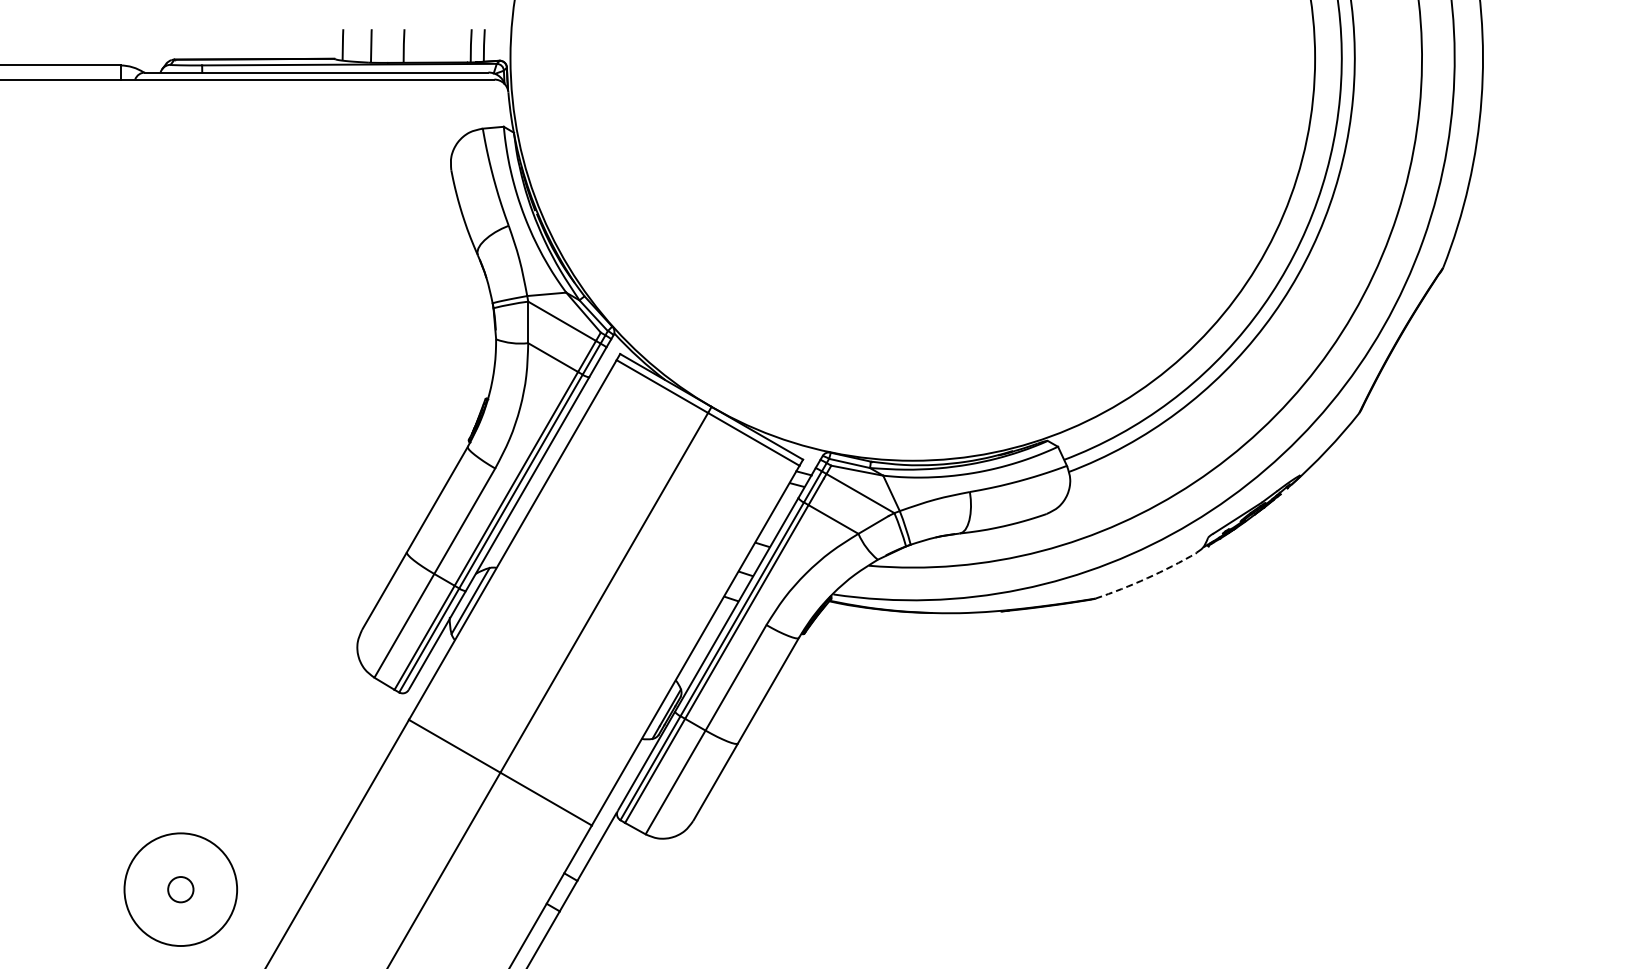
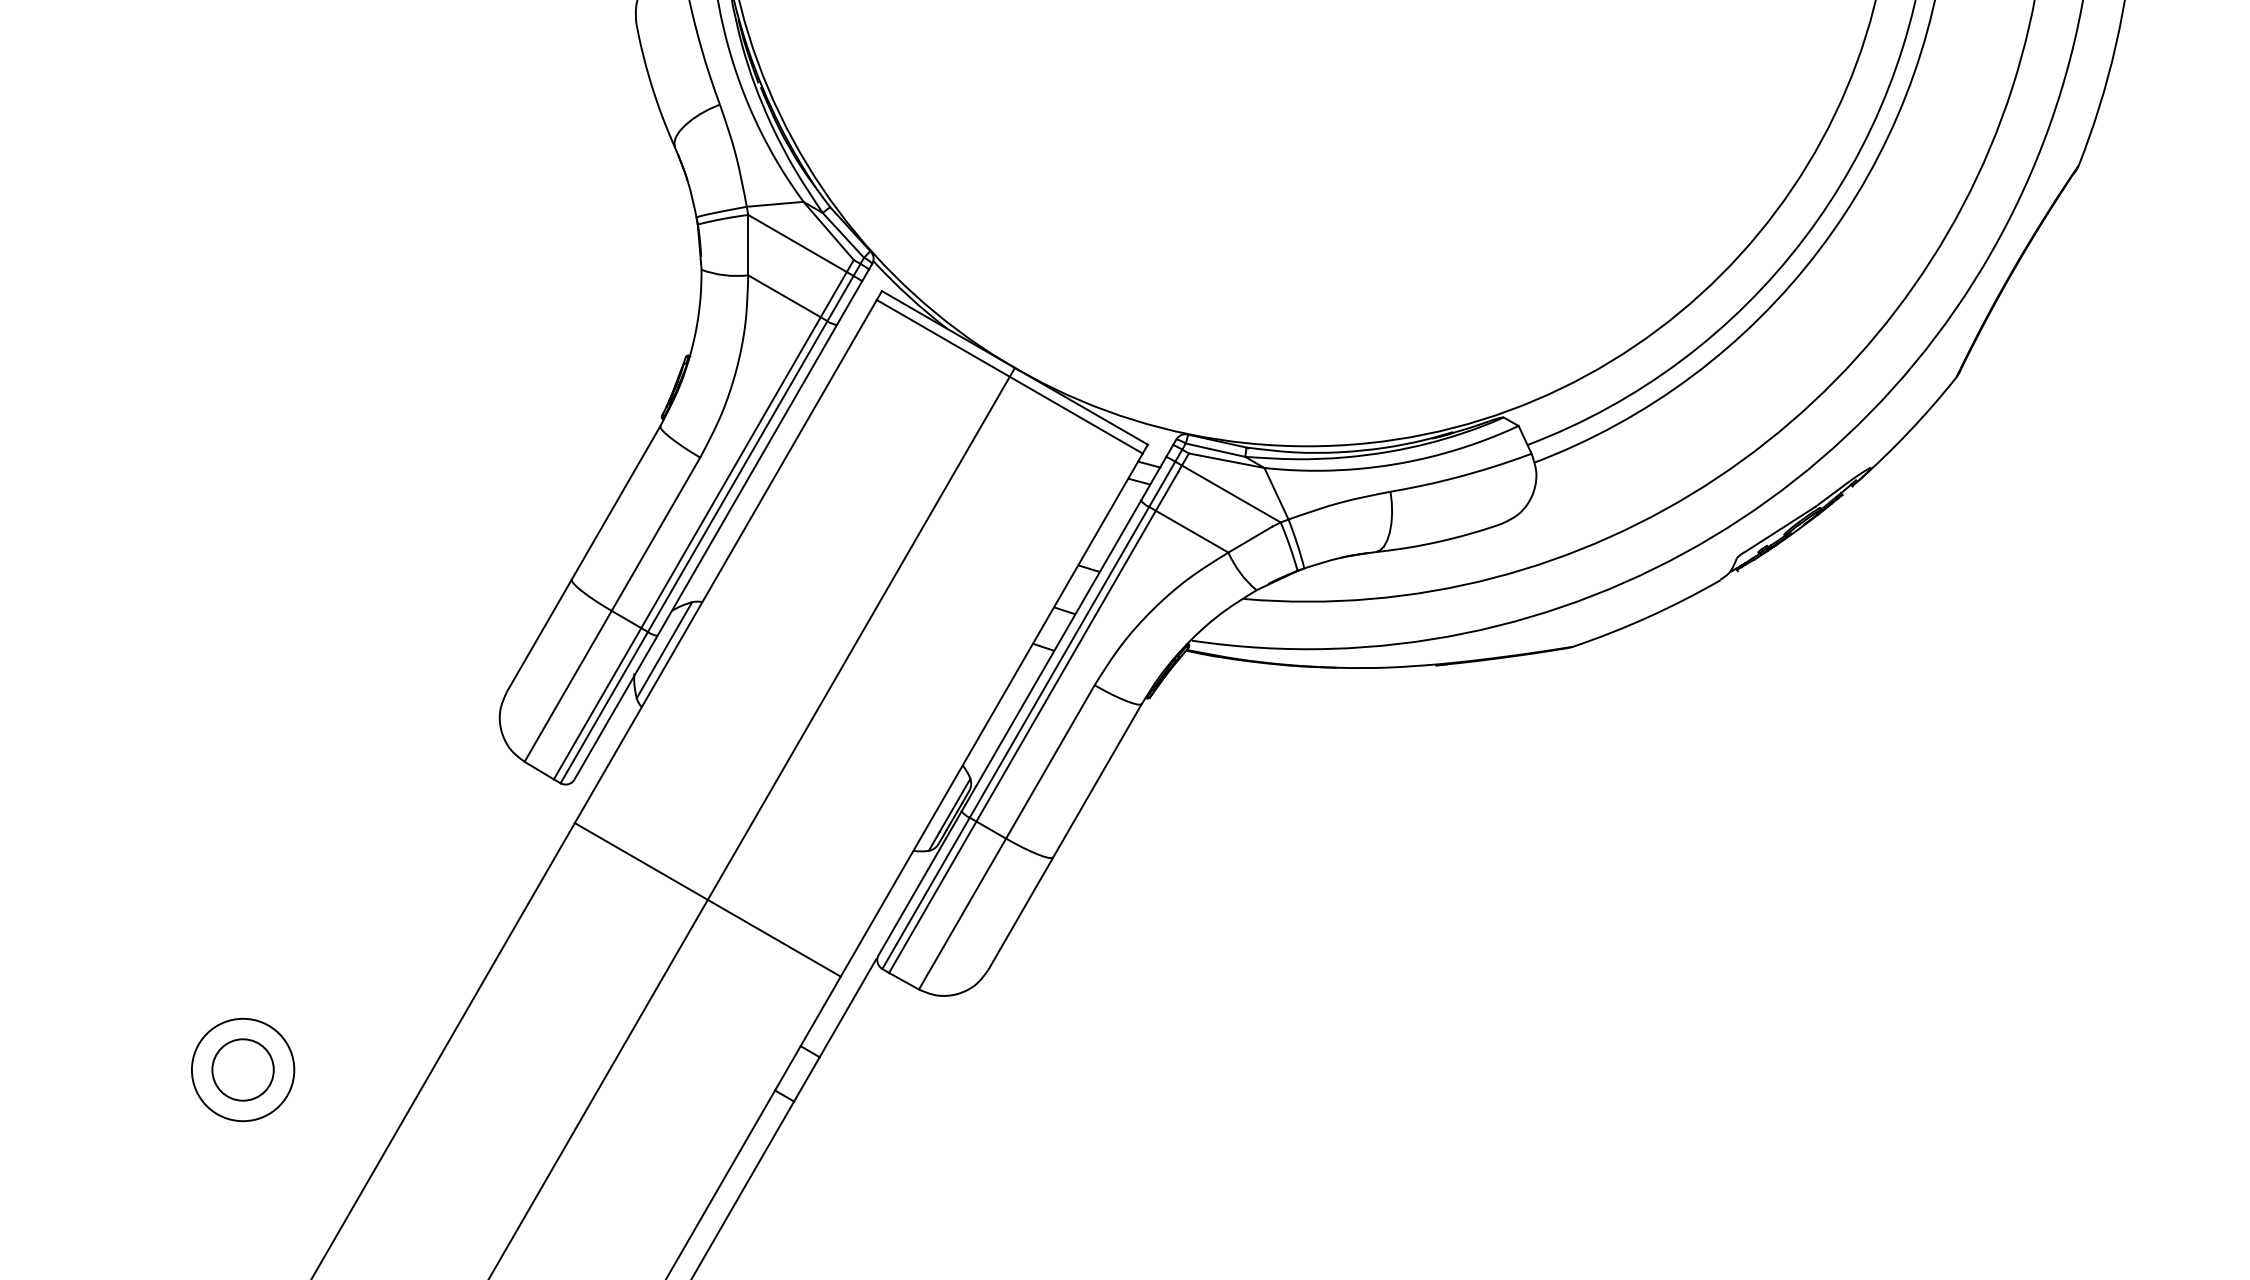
arc: (1147, 578) -> (1648, 617), dashed -> solid
circle: (180, 889) -> (242, 1069), size x0.62
circle: (180, 889) -> (242, 1069), size x1.67

